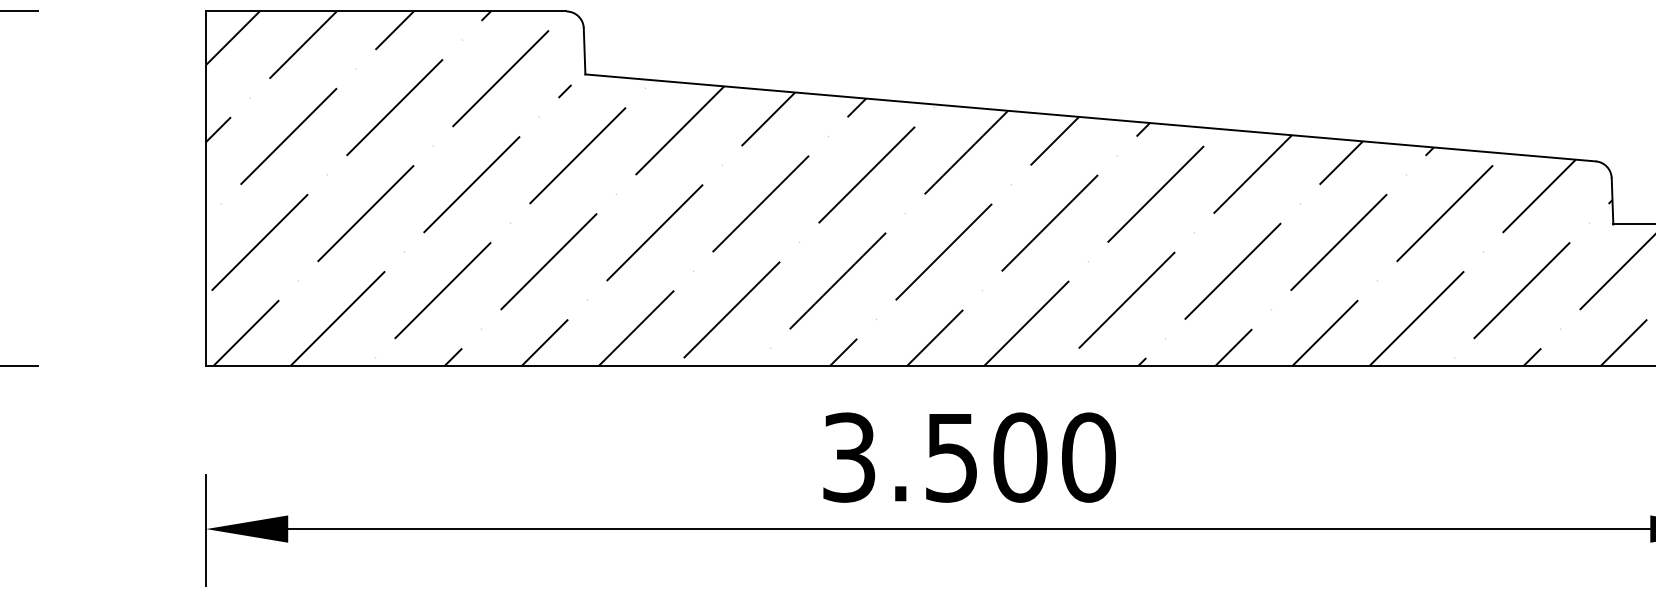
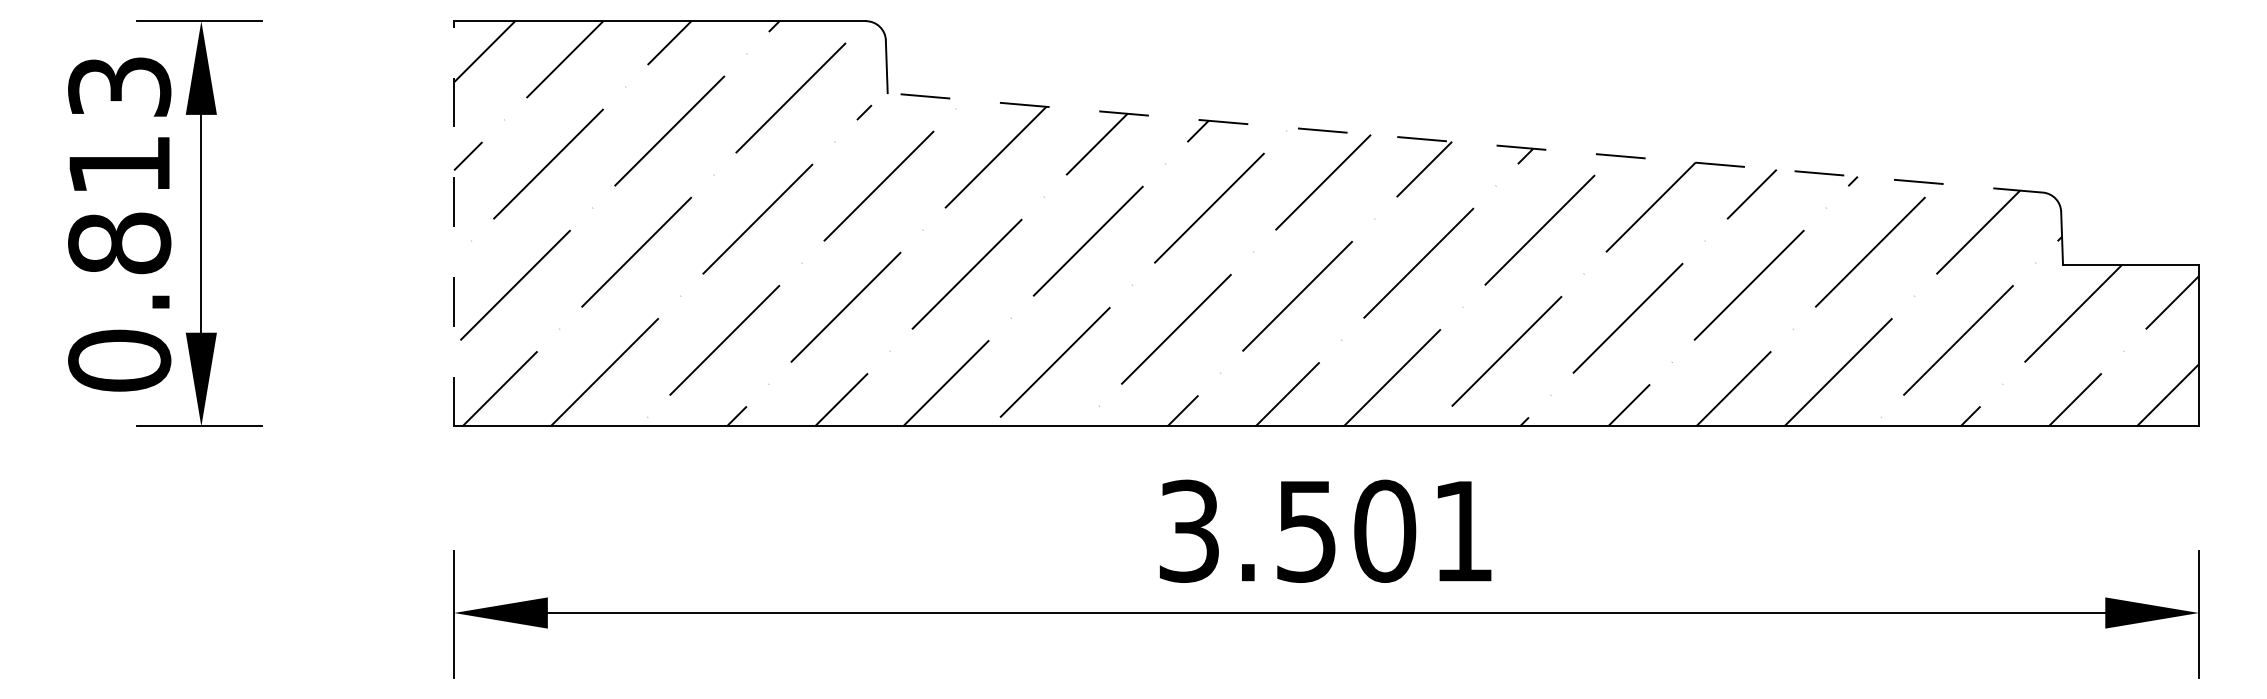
line: (1090, 117) -> (1465, 142), solid -> dashed
line: (206, 188) -> (454, 223), solid -> dashed
text: (1088, 456) -> (1463, 530), 3.500 -> 3.501

